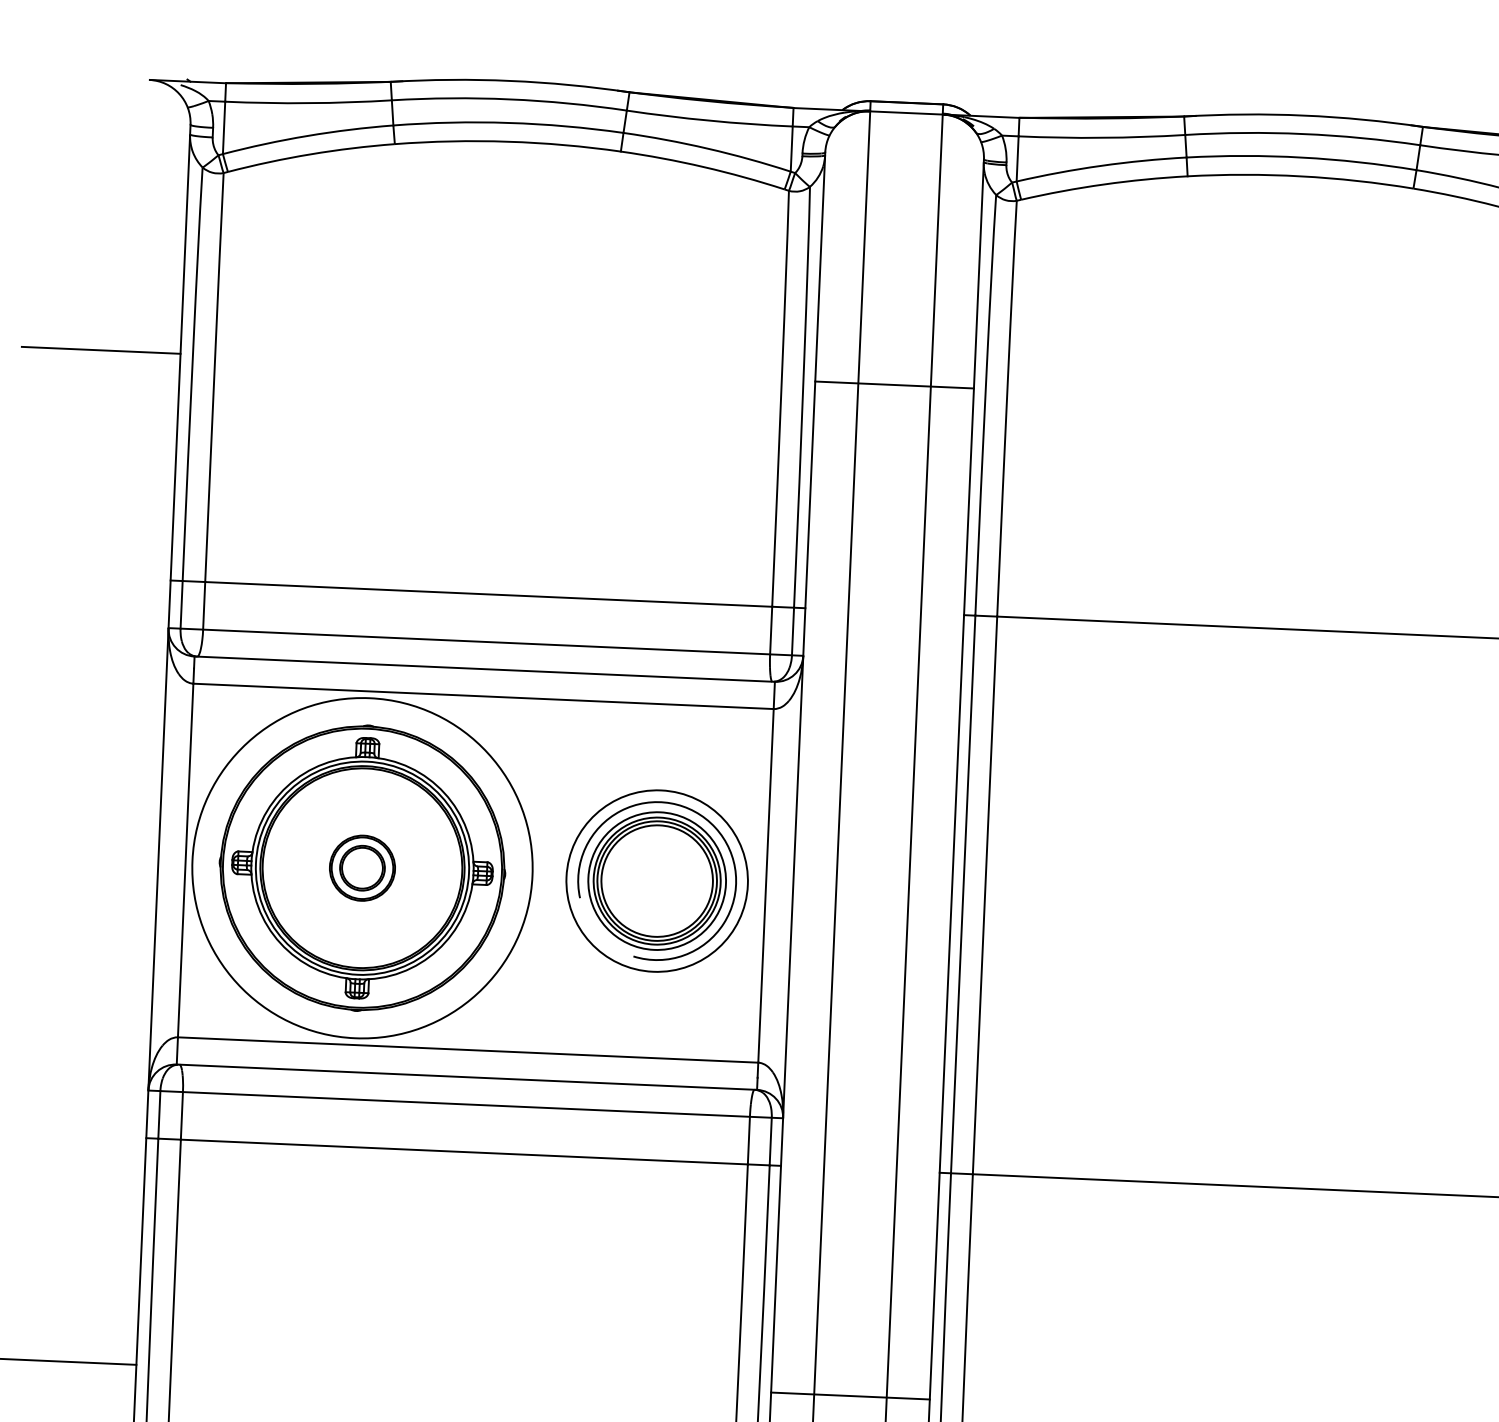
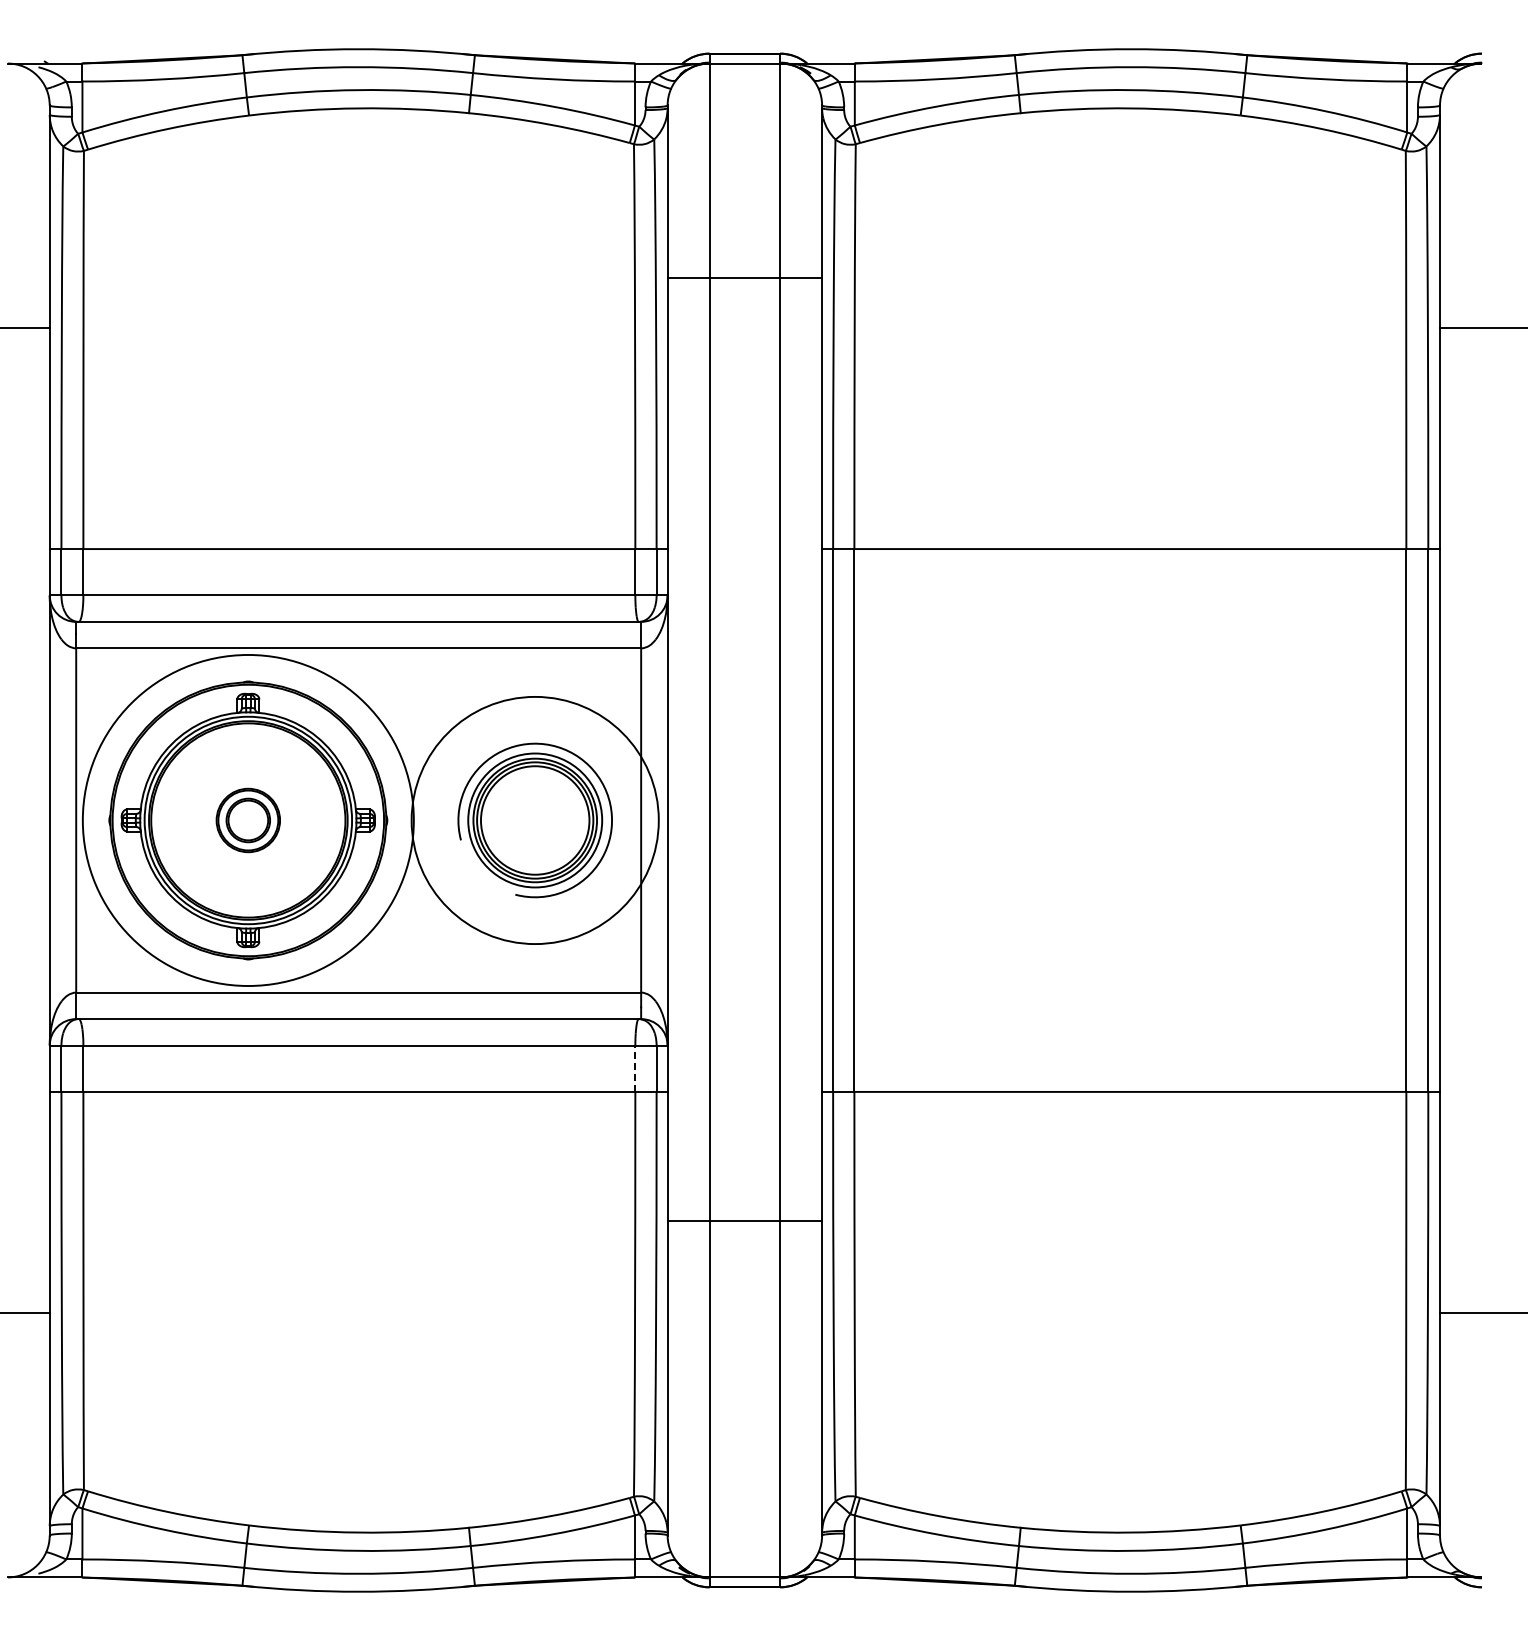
line: (894, 385) -> (744, 278), moved
circle: (656, 881) -> (534, 820), size x1.4
line: (749, 1140) -> (635, 1068), solid -> dashed
line: (850, 1395) -> (744, 1220), moved

